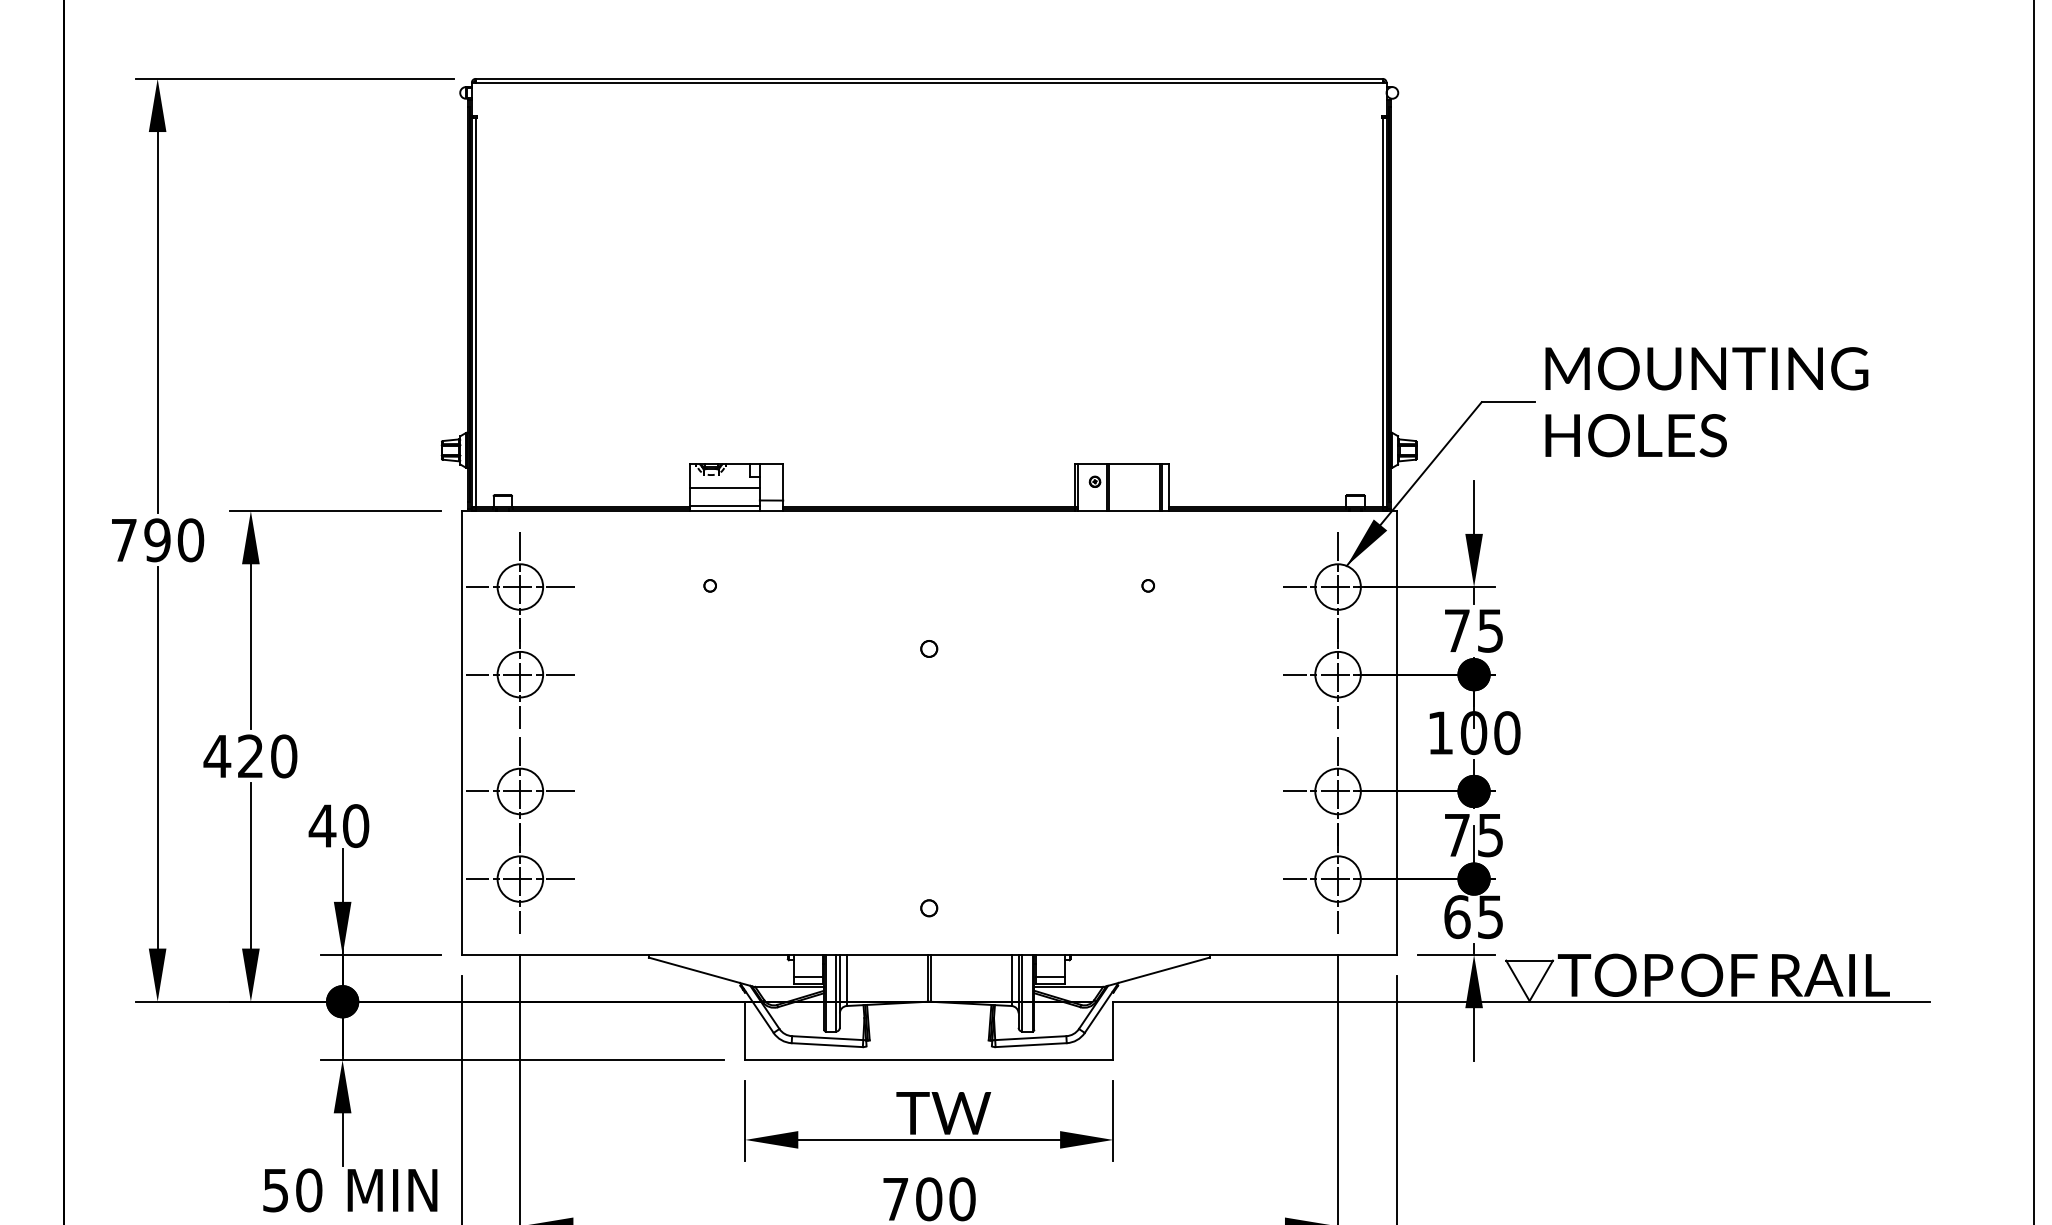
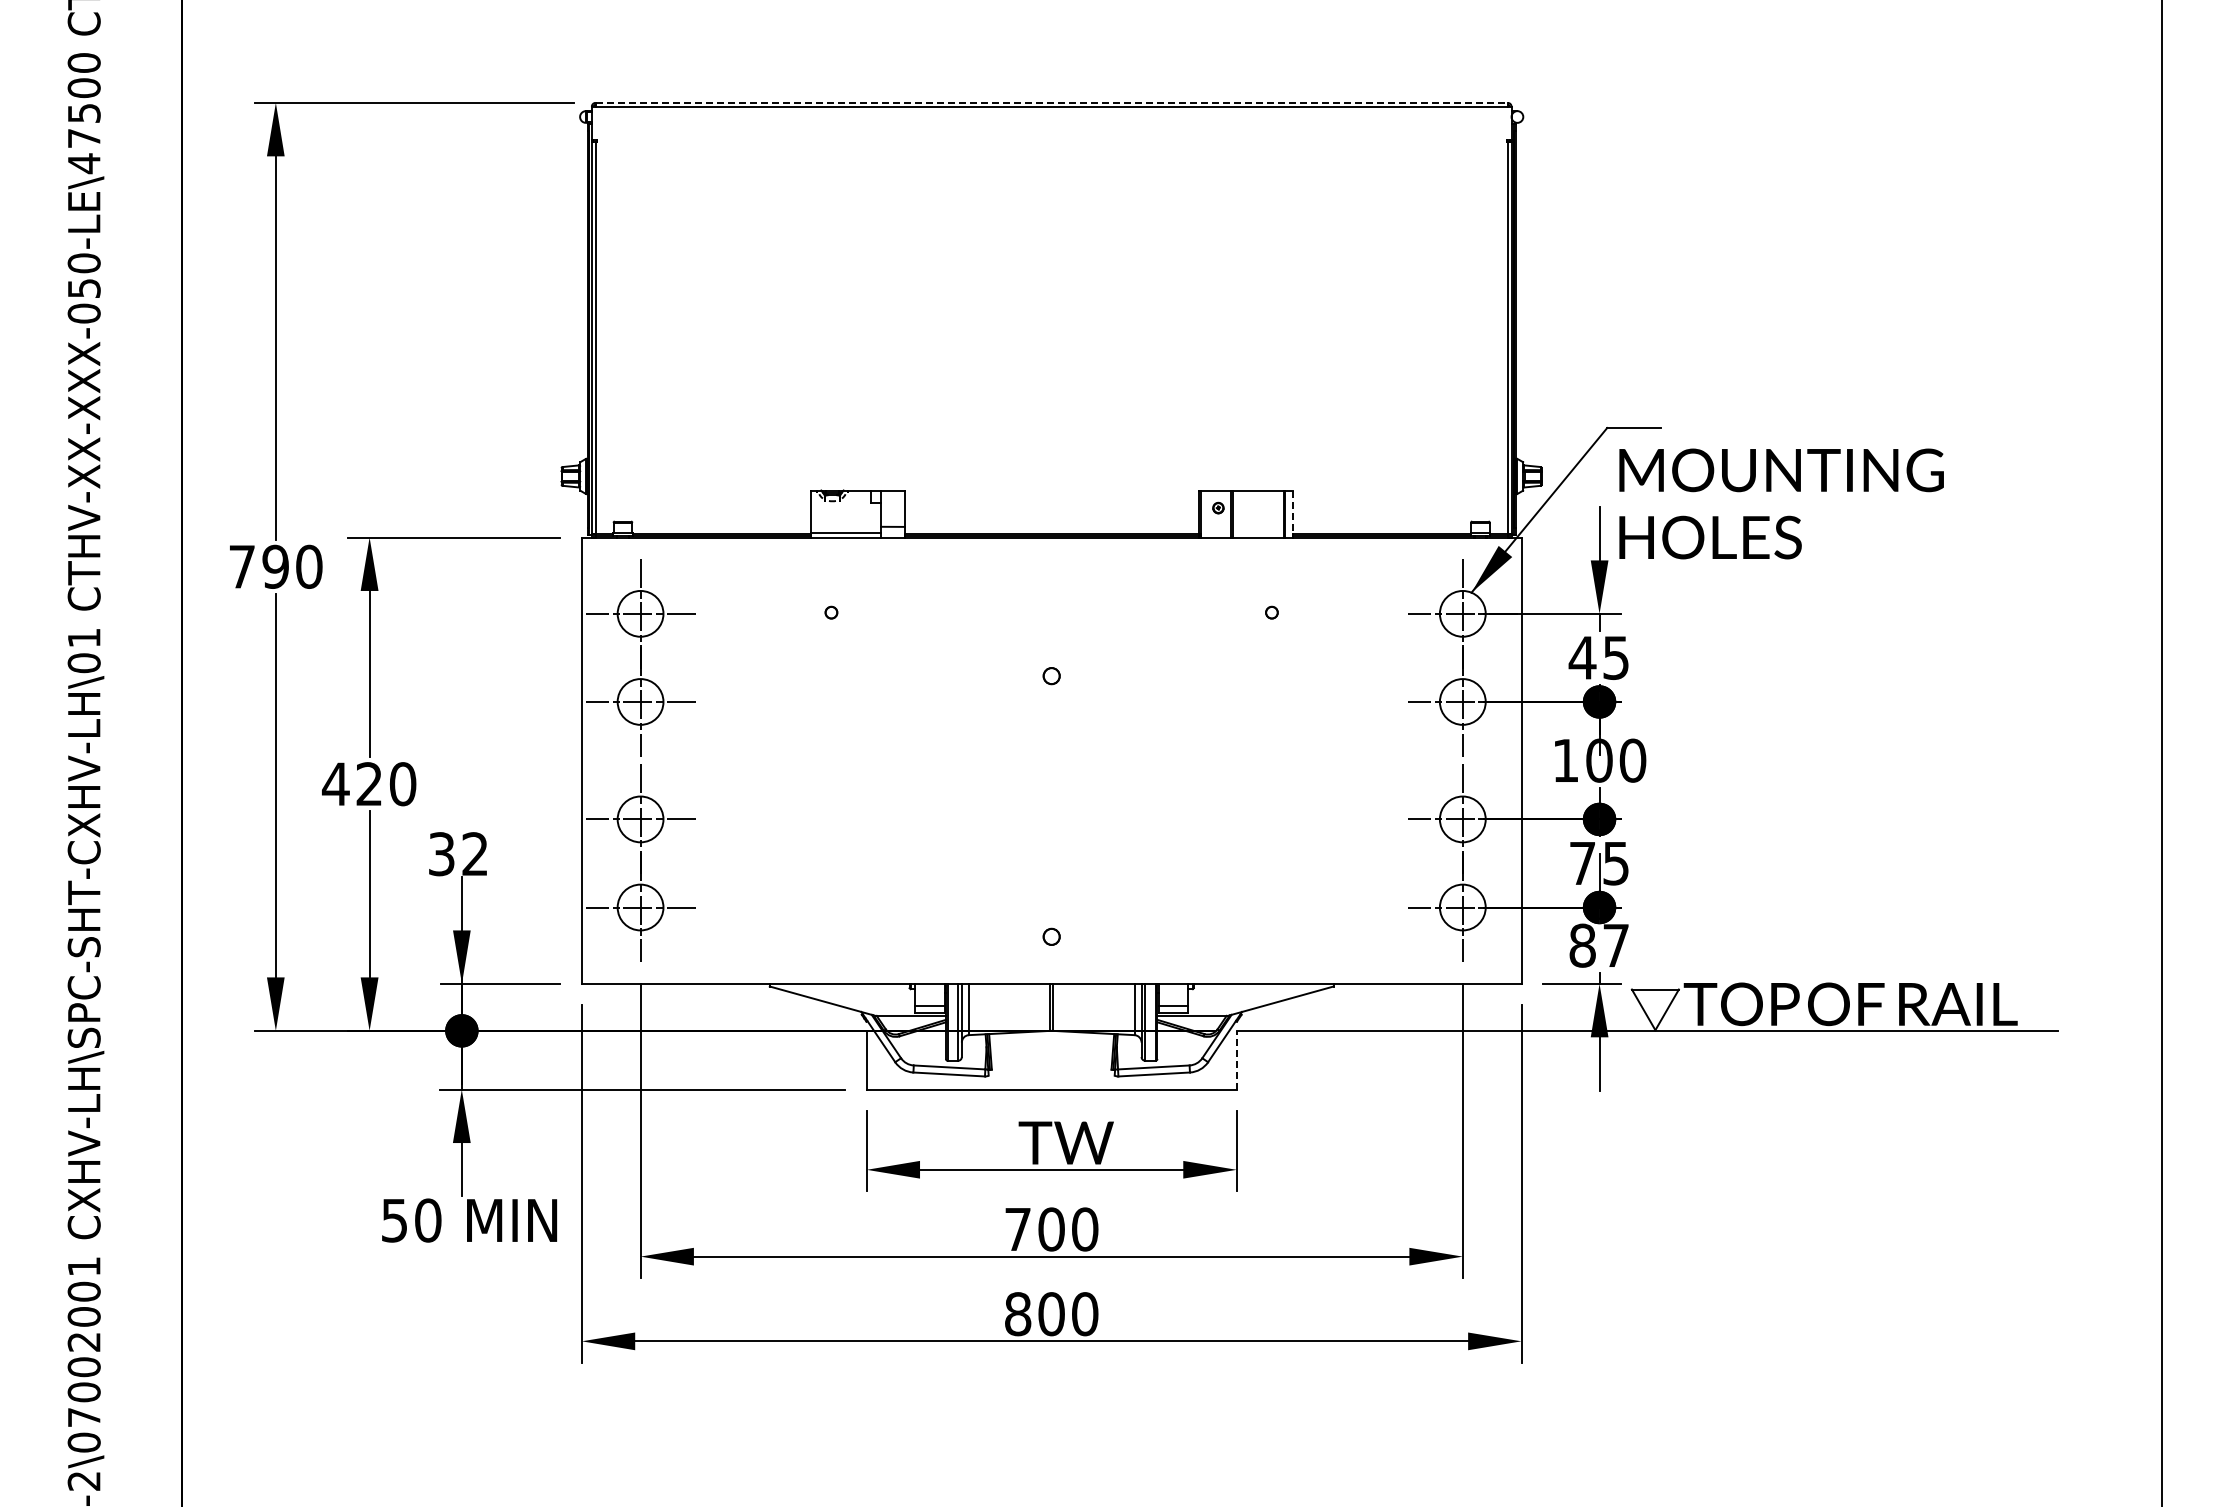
line: (930, 78) -> (1052, 102), solid -> dashed
text: (1706, 401) -> (1781, 503), moved
line: (1168, 486) -> (1292, 512), solid -> dashed
line: (724, 488) -> (845, 514), removed
text: (1457, 630) -> (1582, 657), 75 -> 45
text: (338, 826) -> (457, 854), 40 -> 32
text: (1473, 916) -> (1598, 945), 65 -> 87
line: (1113, 1030) -> (1236, 1059), solid -> dashed

